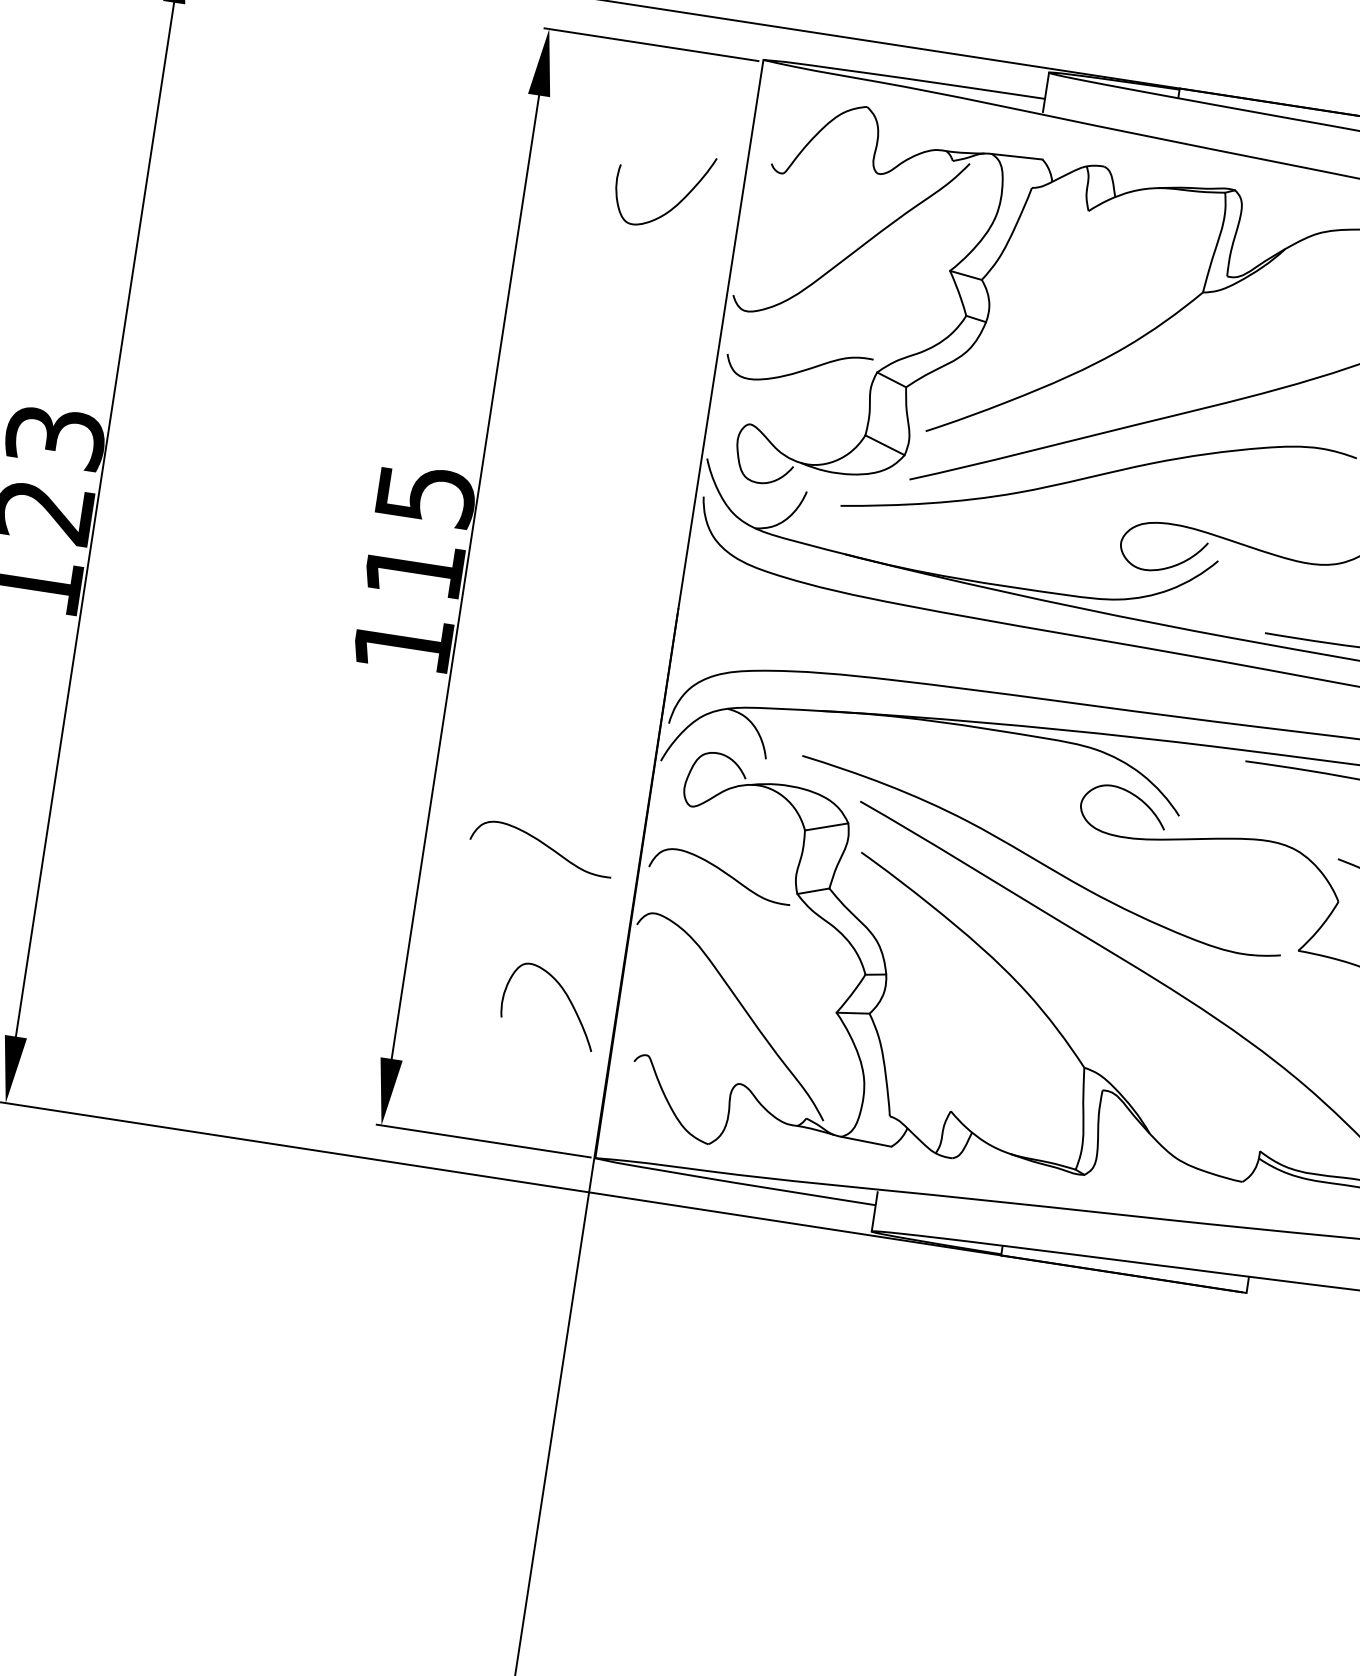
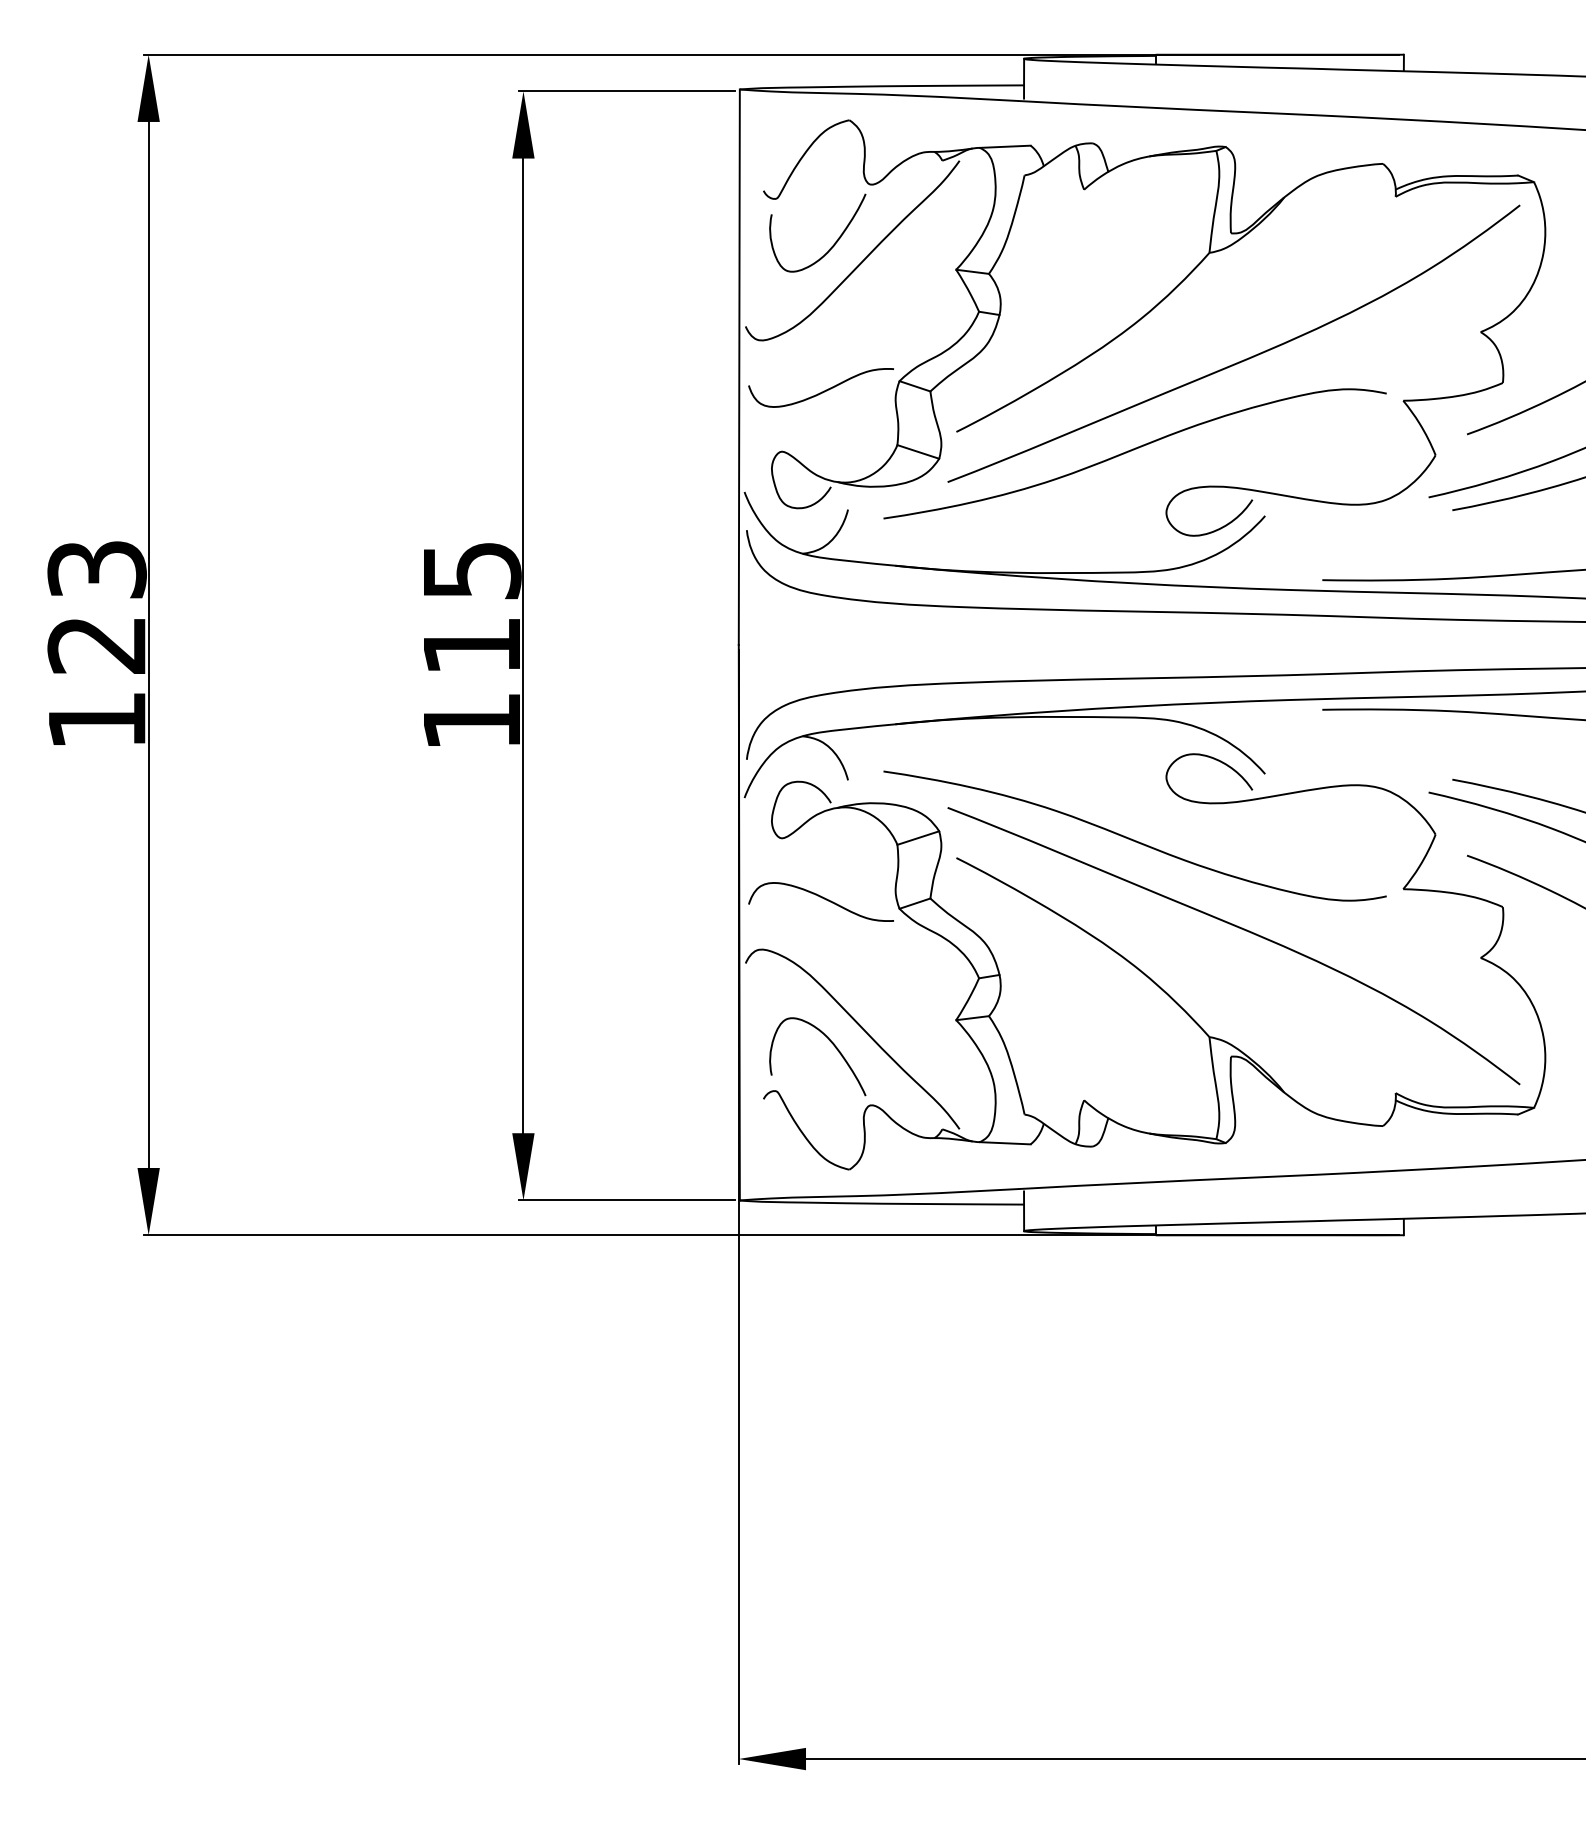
curve: (675, 205) -> (831, 246), moved
curve: (542, 844) -> (640, 898), removed
curve: (564, 993) -> (830, 1042), moved

